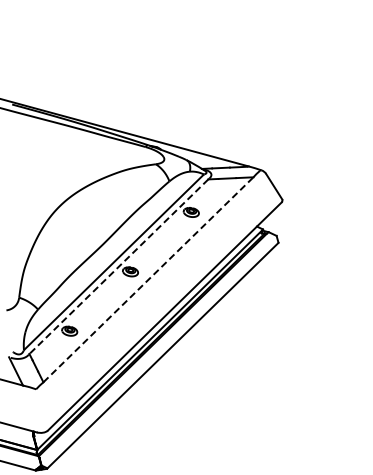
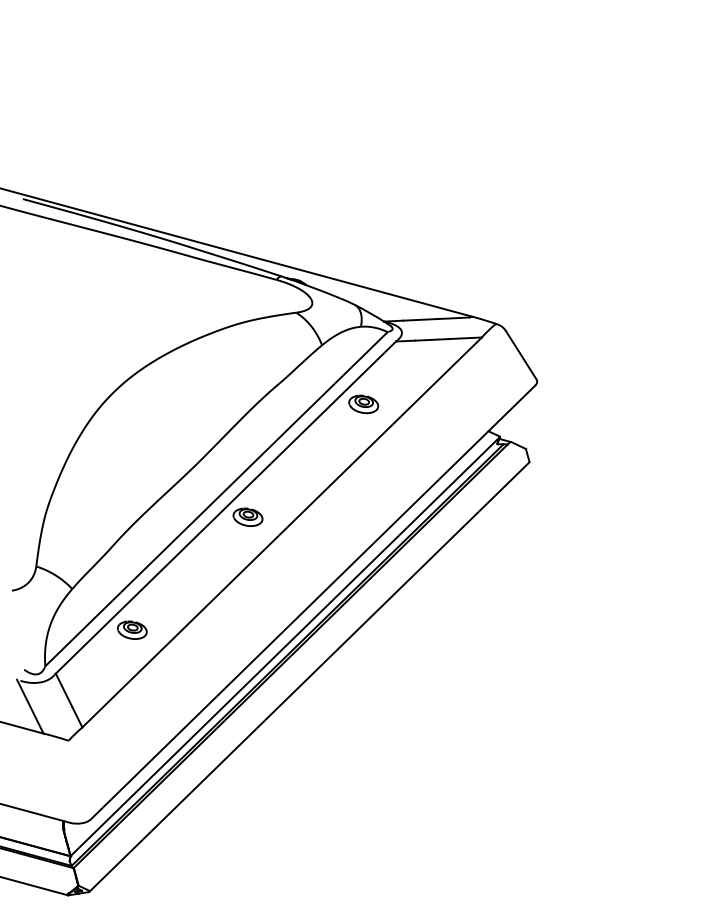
line: (118, 266) -> (225, 507), dashed -> solid
line: (148, 279) -> (282, 531), dashed -> solid

